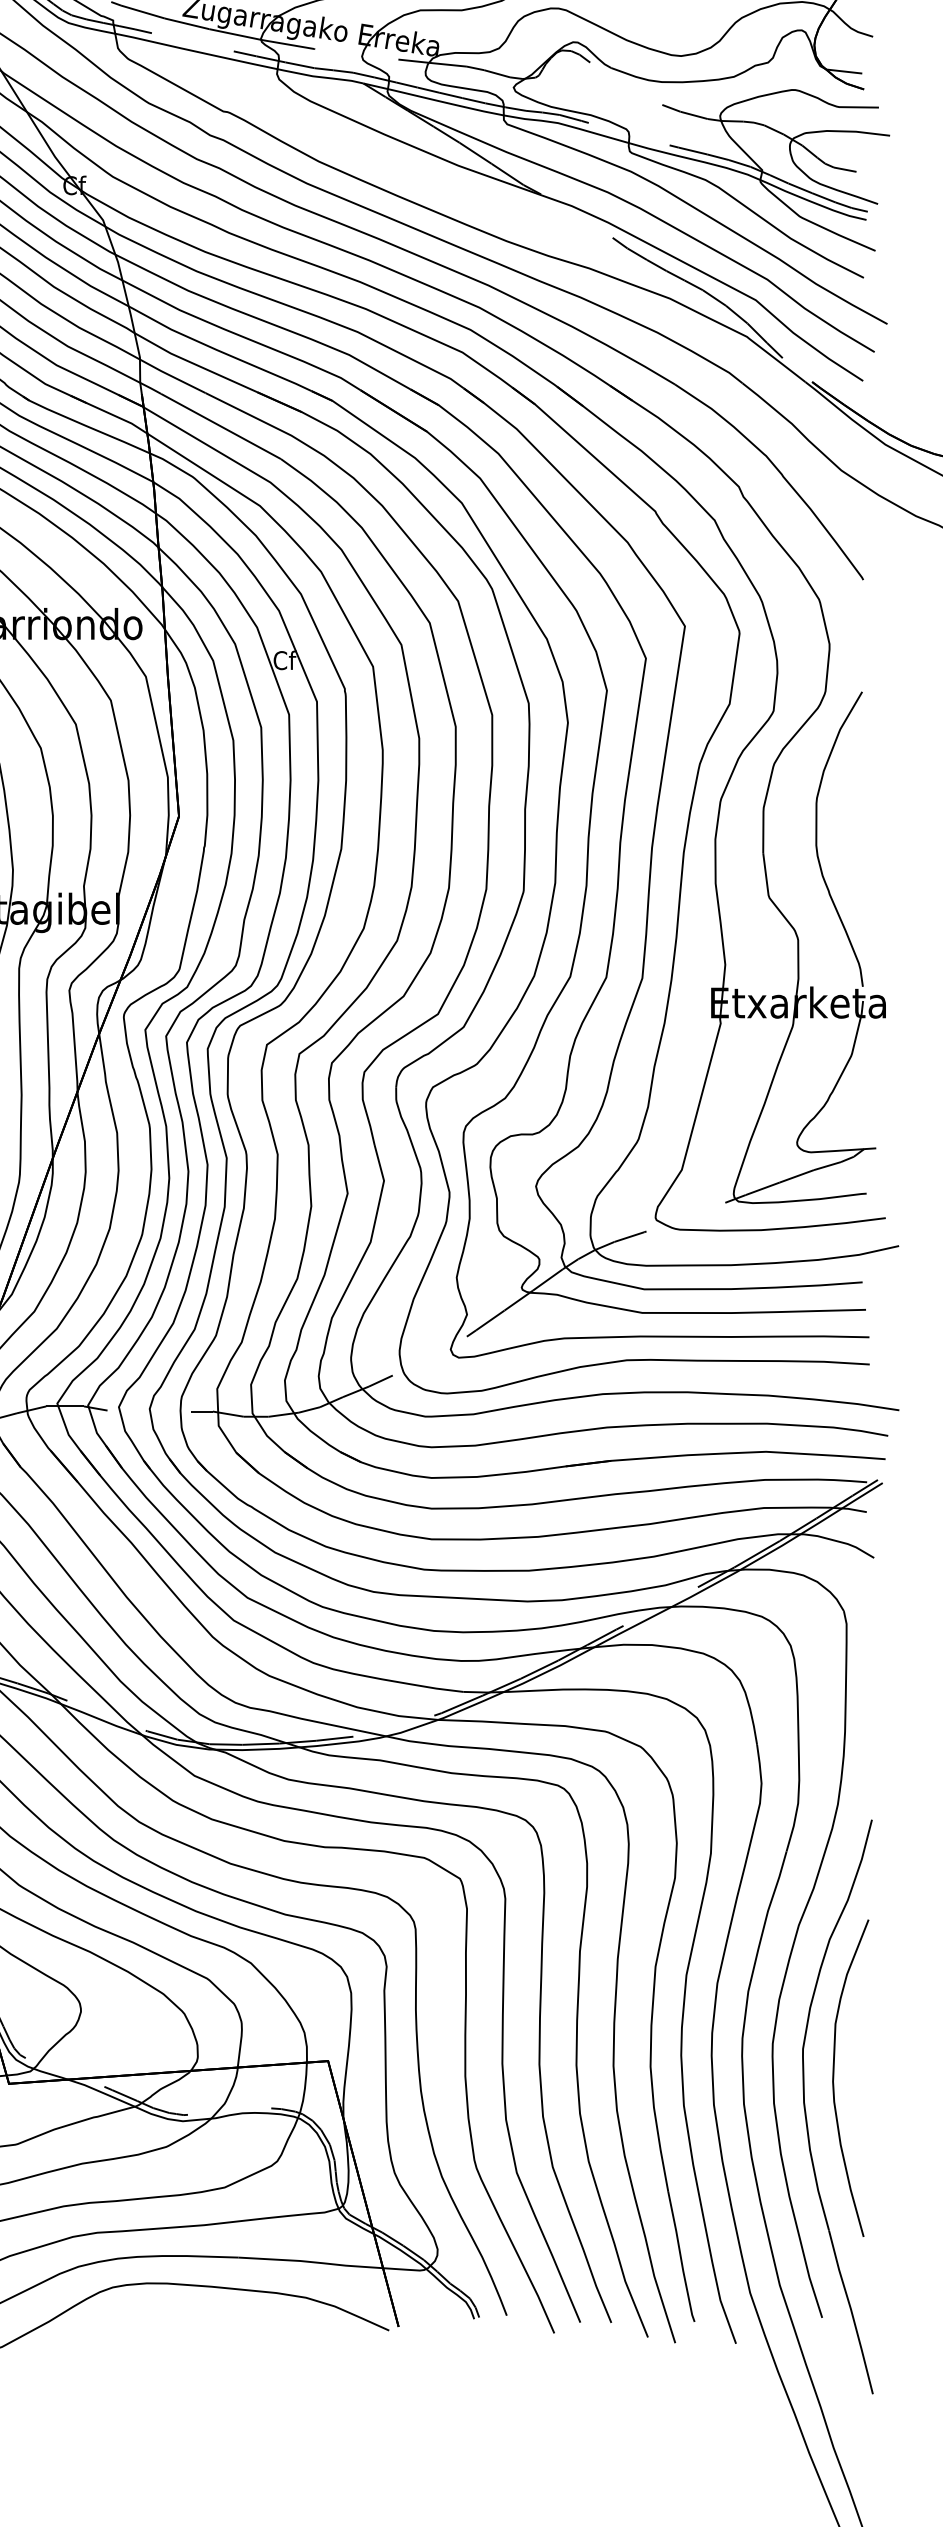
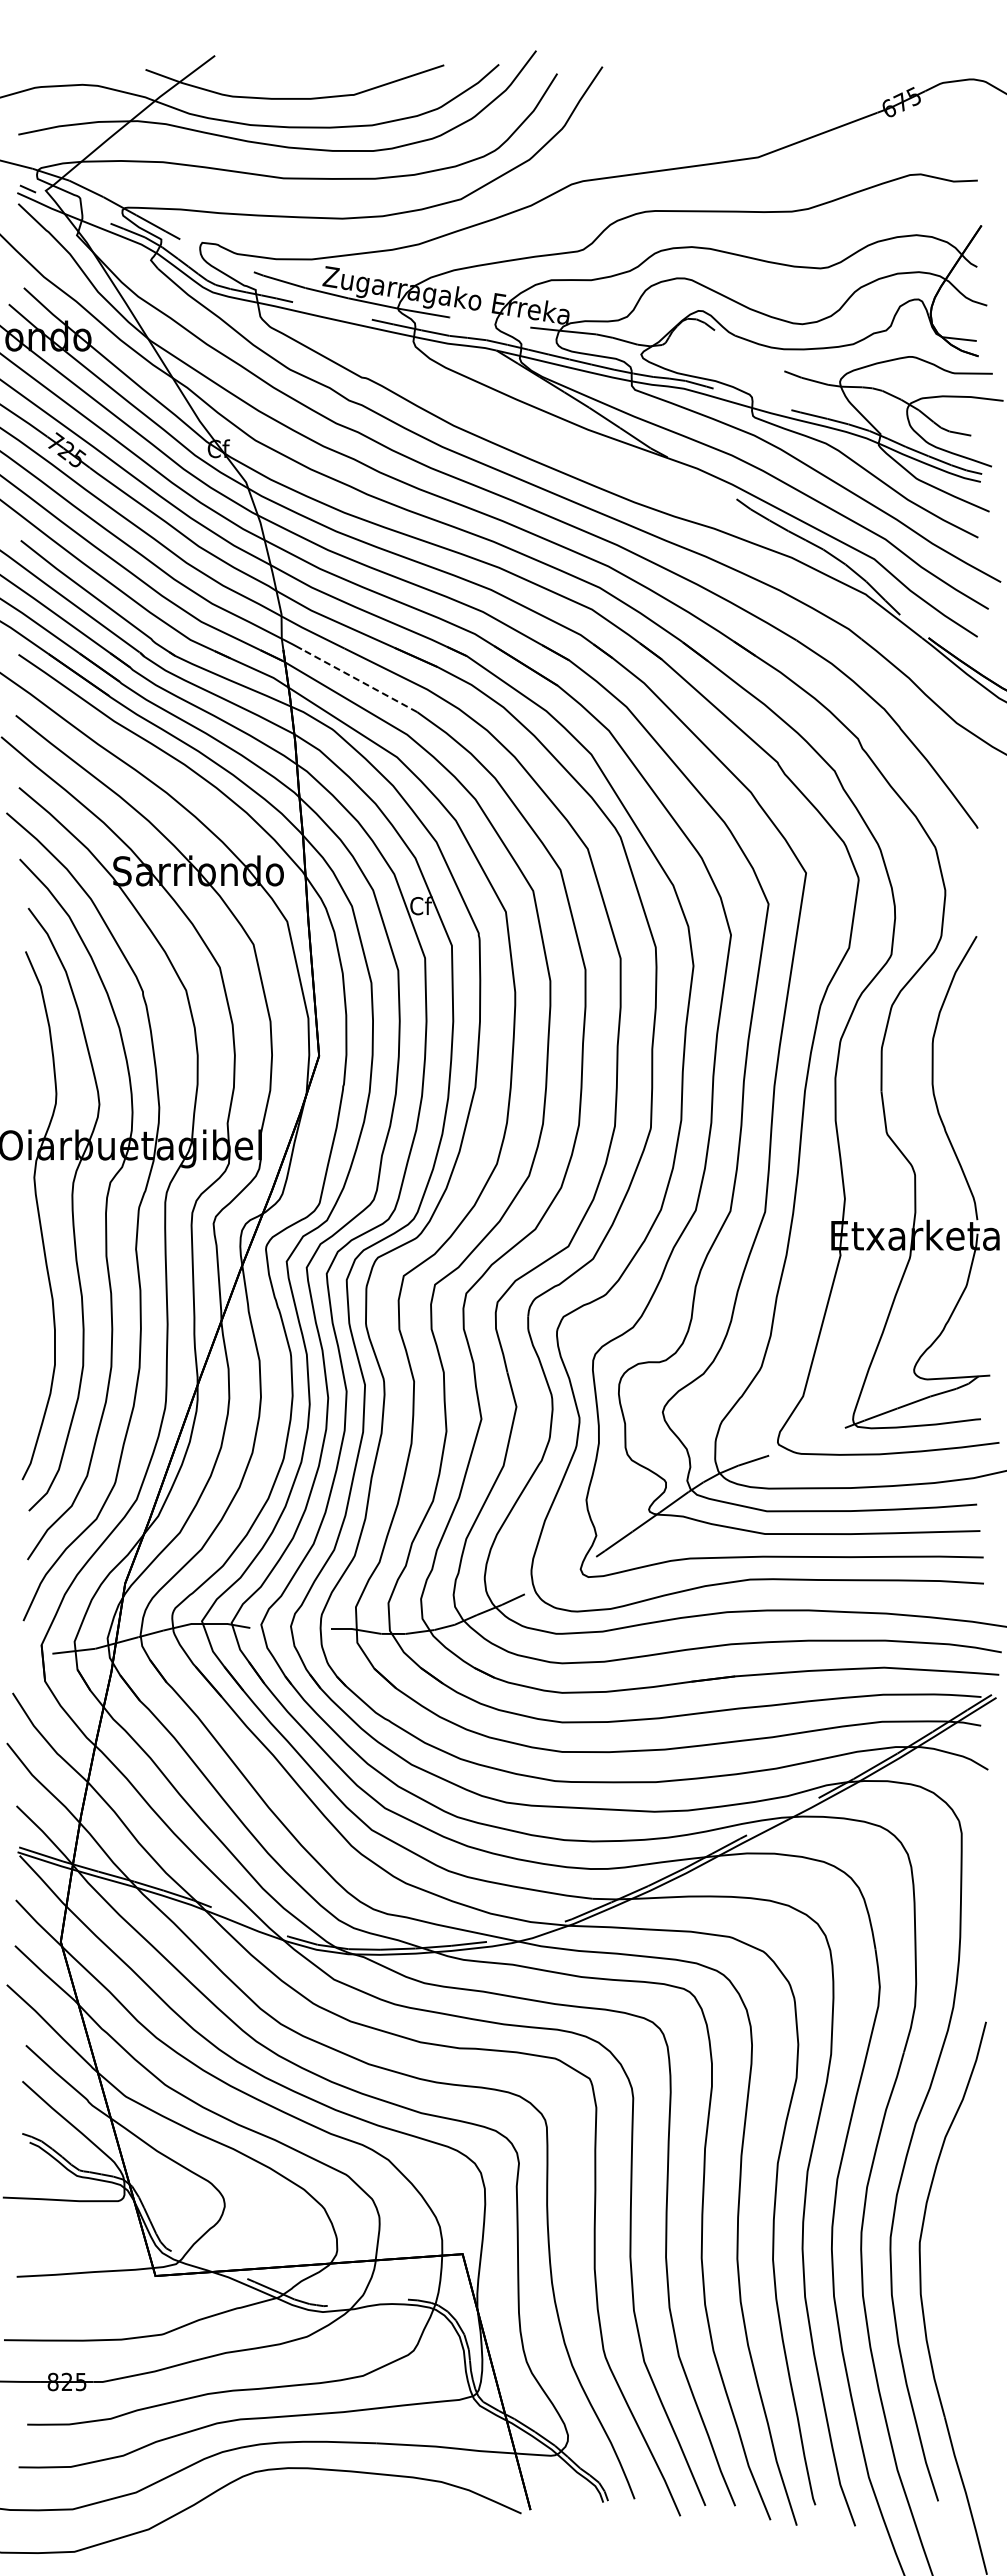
line: (220, 426) -> (359, 680), solid -> dashed
curve: (833, 2078) -> (949, 2270), removed

